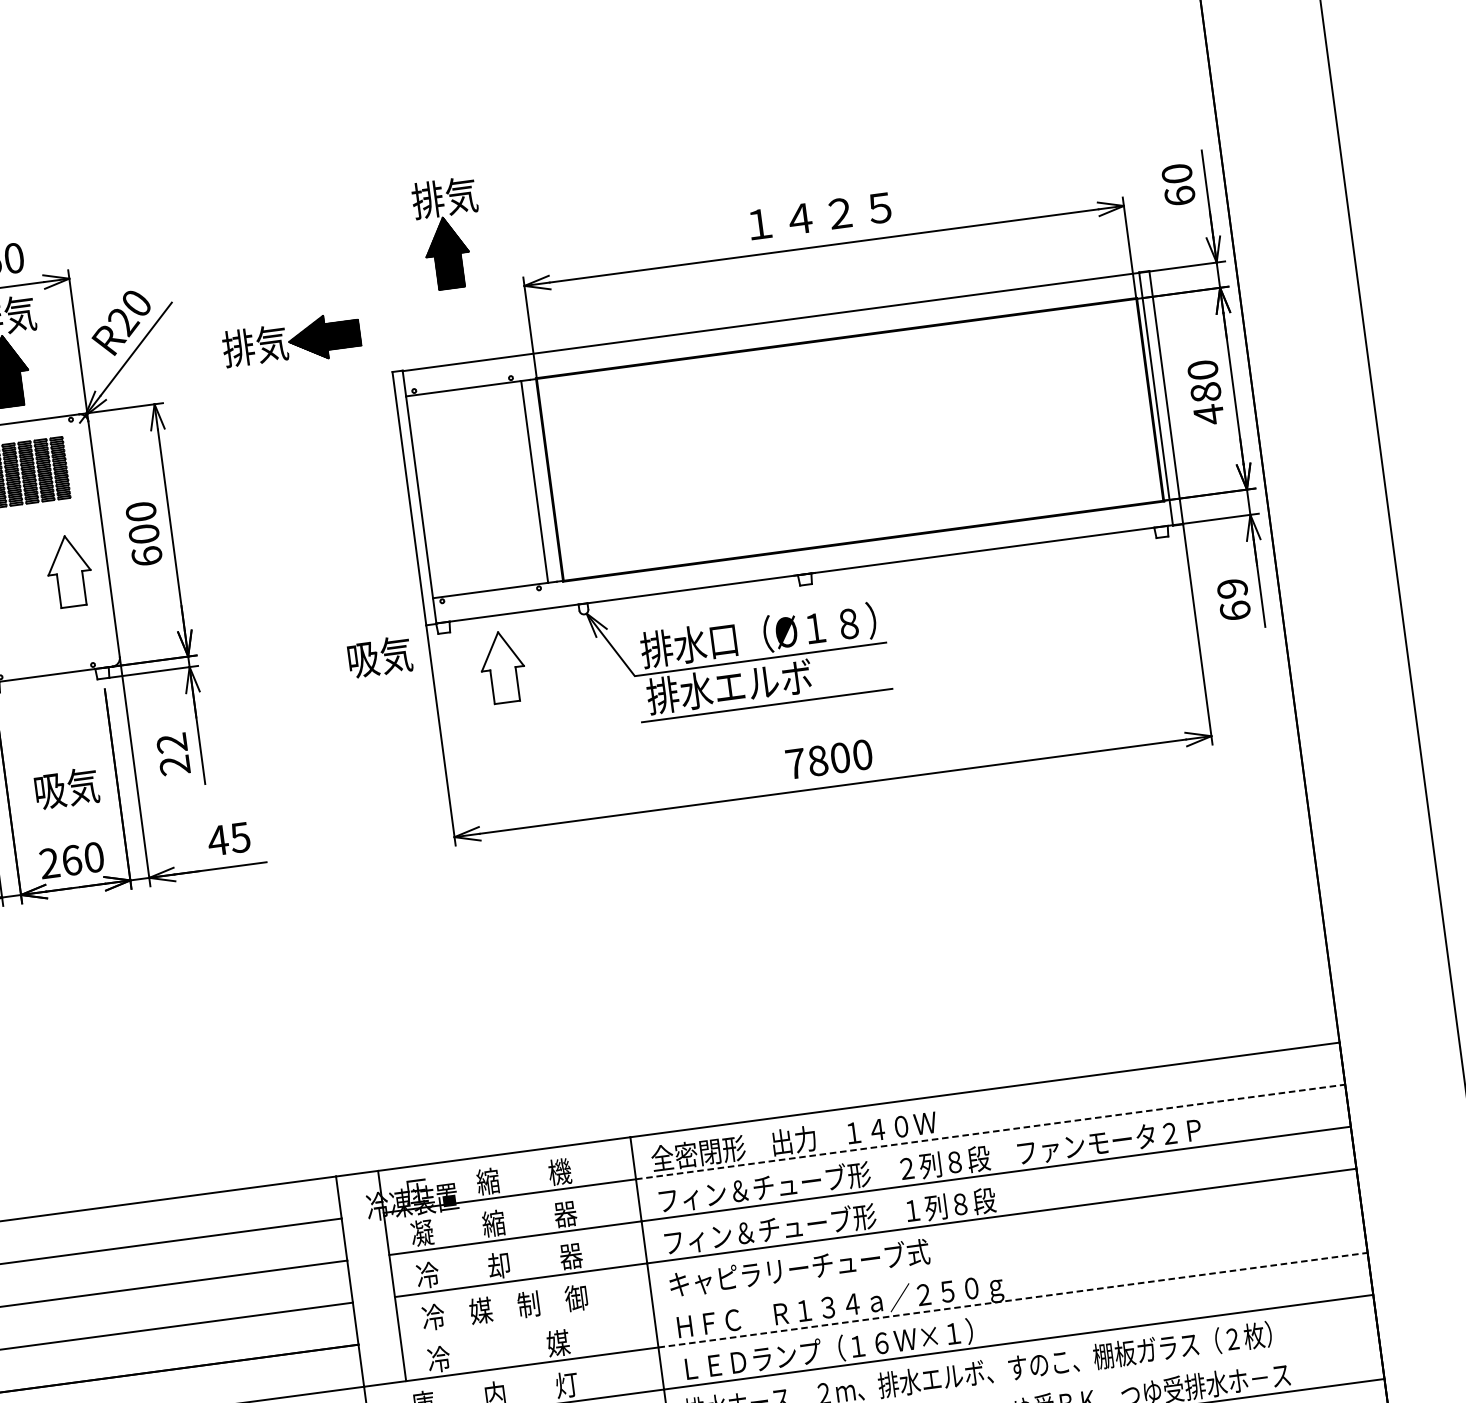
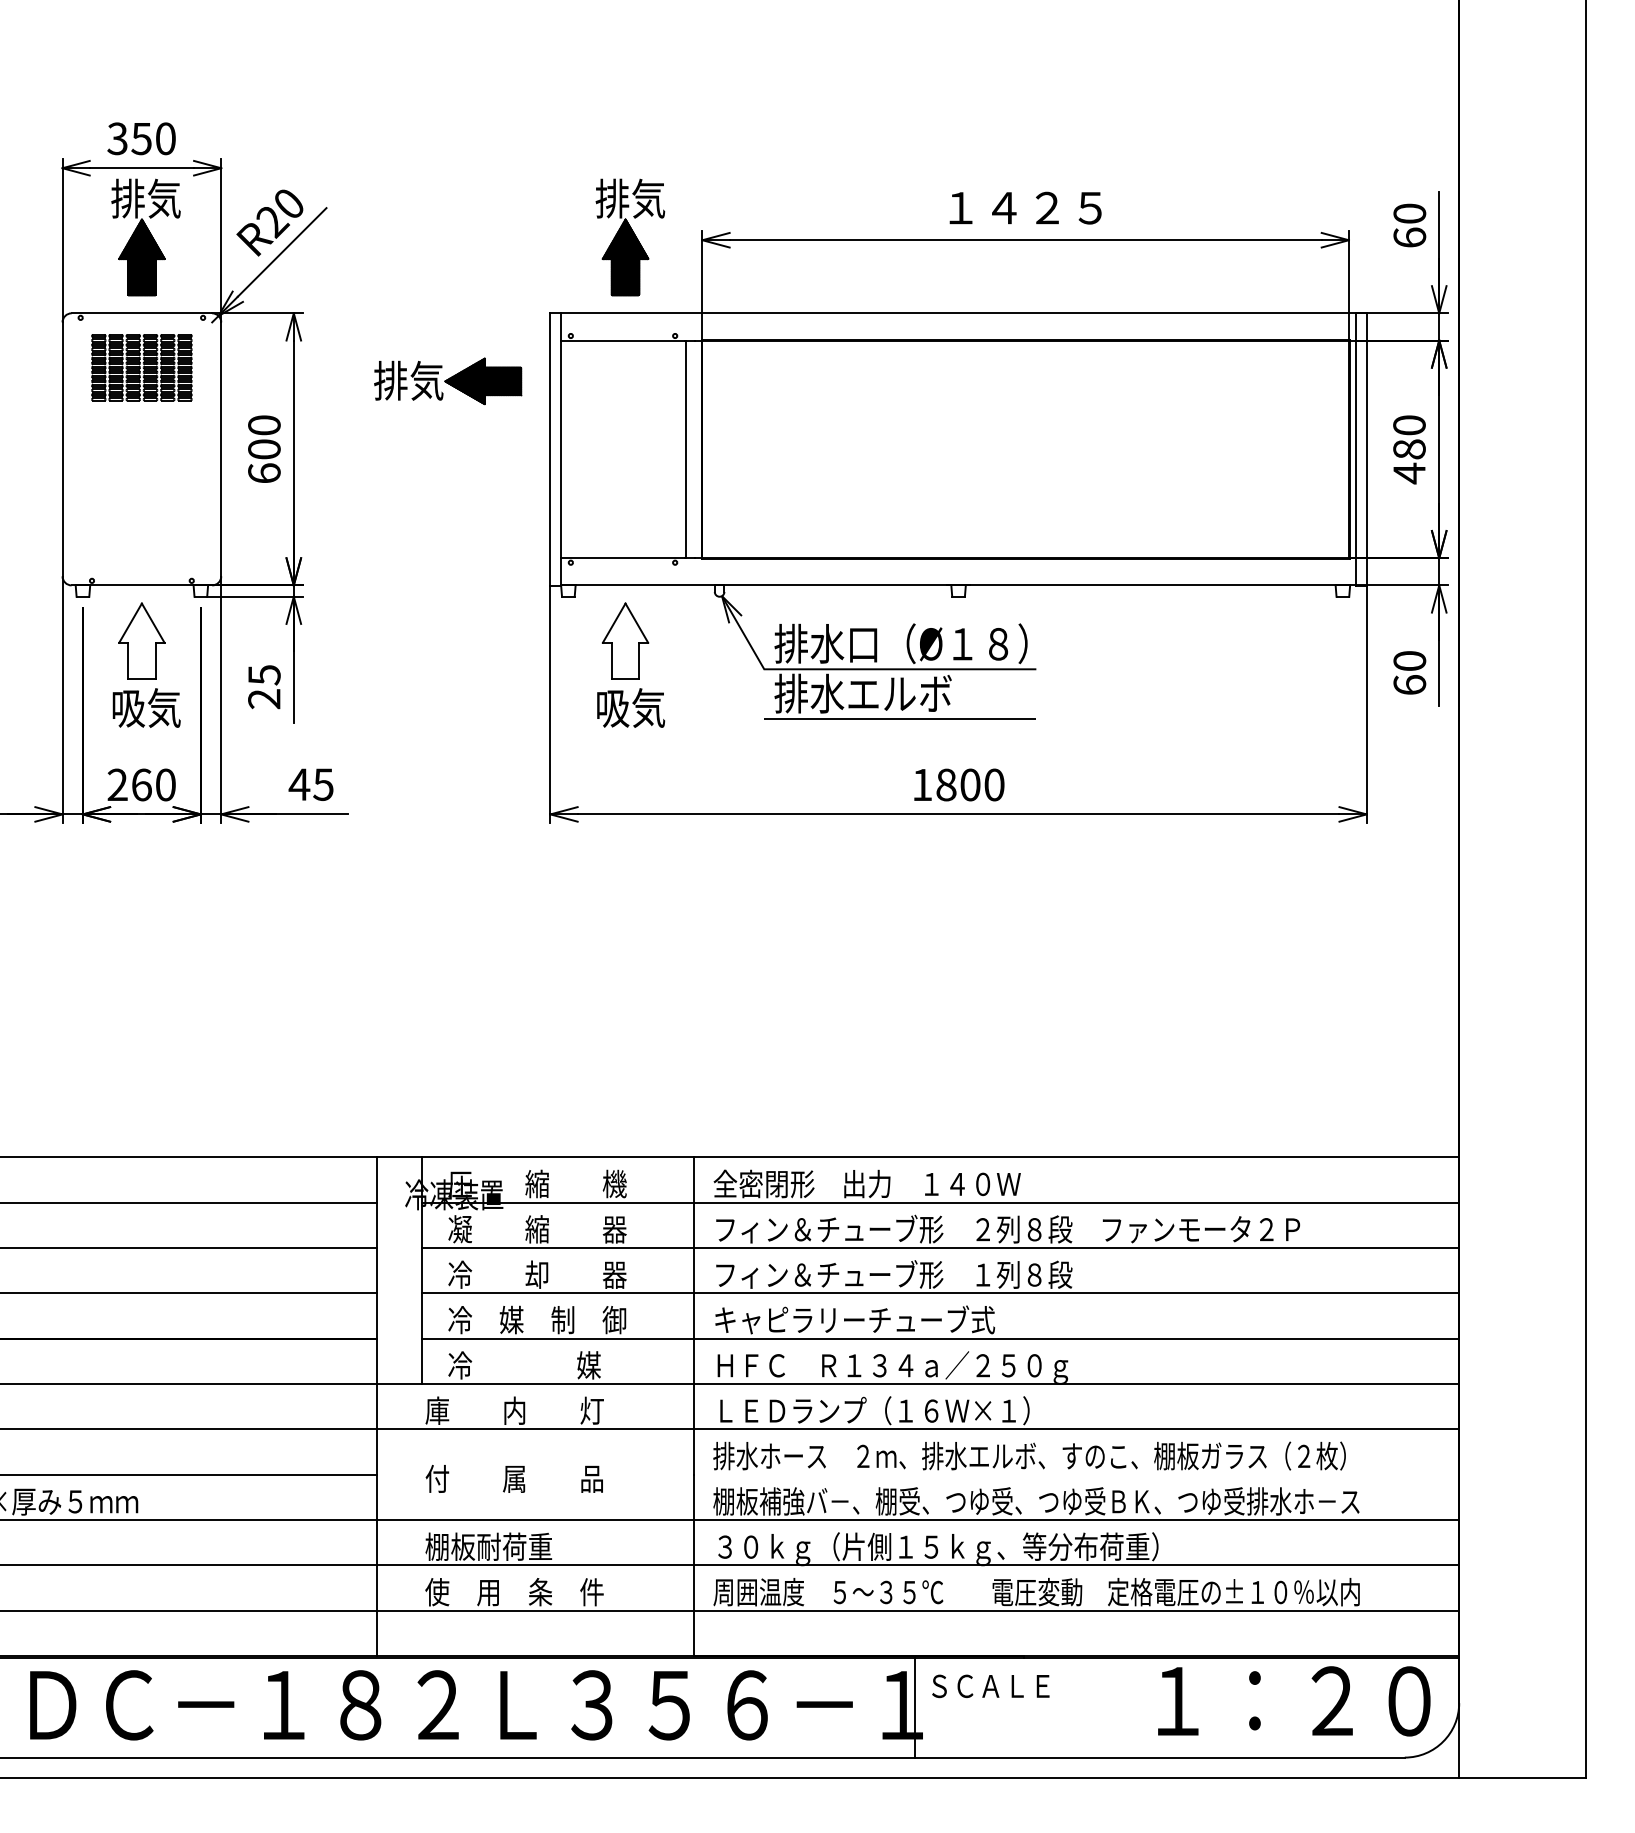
part: (449, 233) -> (630, 237), moved
part: (292, 341) -> (448, 381), moved
part: (68, 570) -> (141, 640), moved
text: (1232, 589) -> (1409, 661), 69 -> 60
text: (380, 656) -> (631, 707), moved
text: (172, 743) -> (264, 675), 22 -> 25
text: (795, 763) -> (922, 784), 7800 -> 1800
line: (991, 1131) -> (1077, 1202), dashed -> solid
line: (881, 1274) -> (940, 1338), added
line: (1013, 1299) -> (1077, 1383), dashed -> solid

